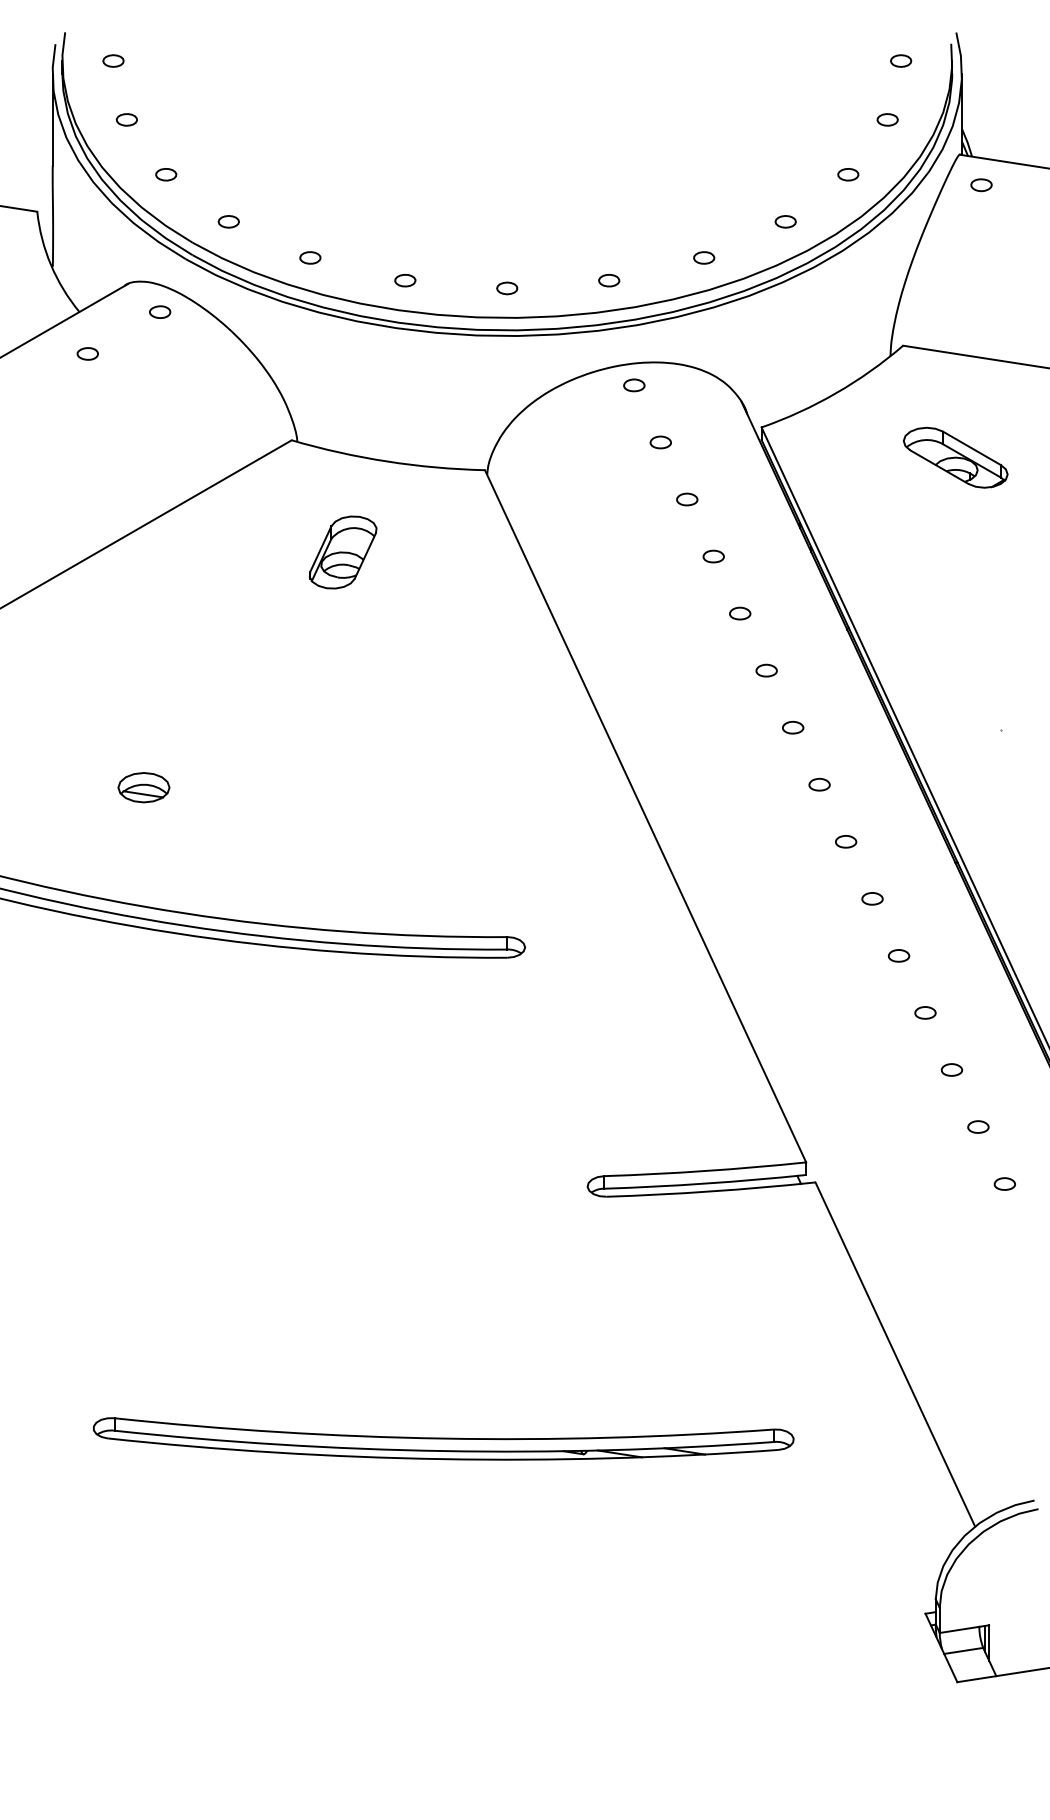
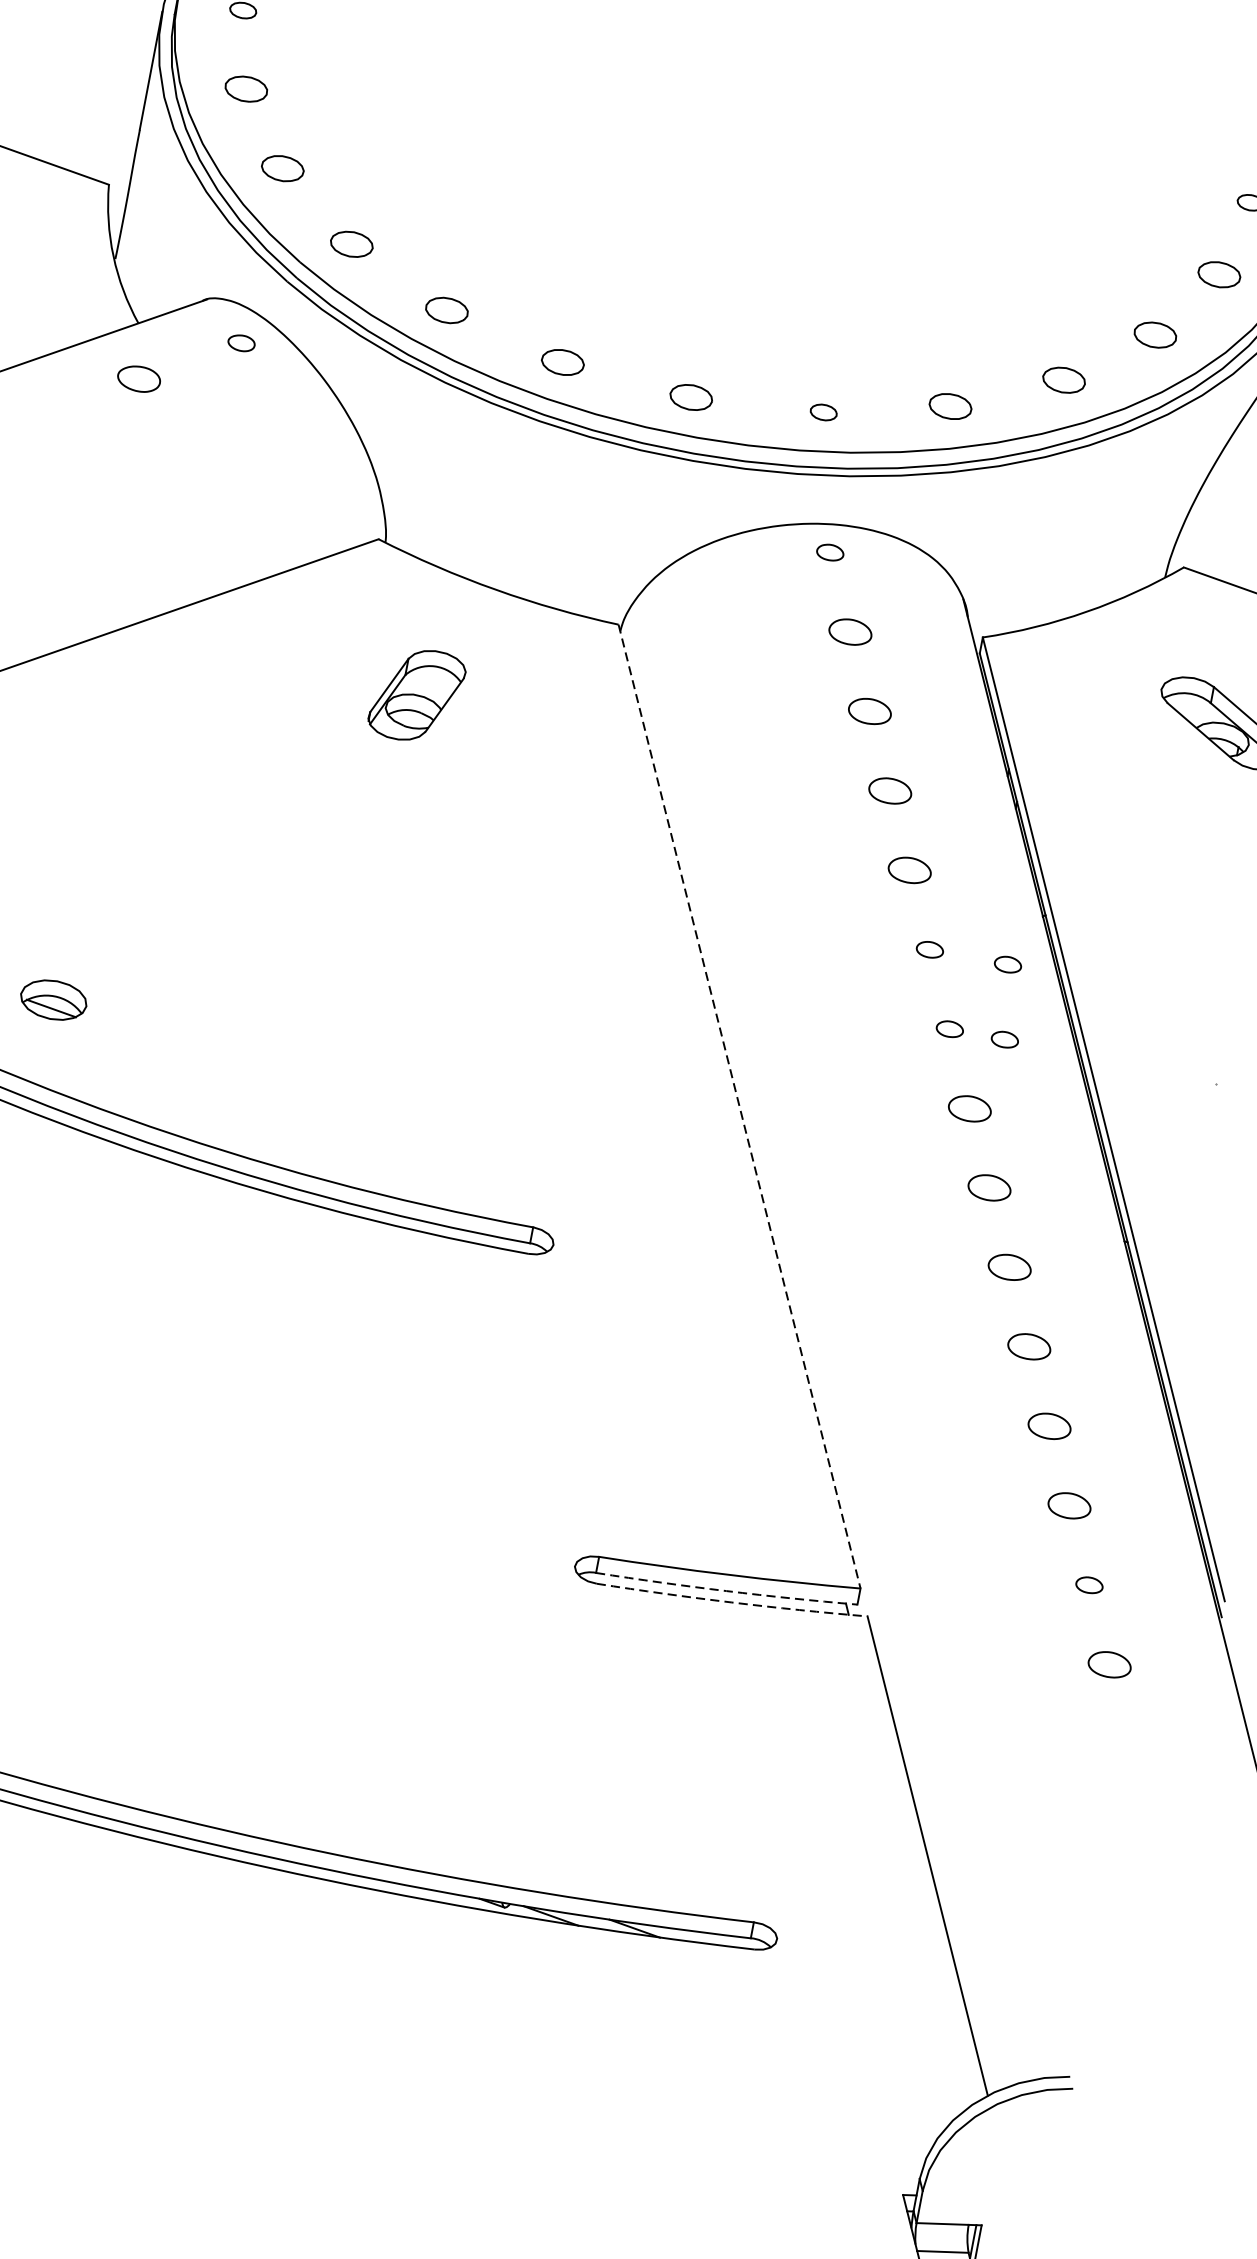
part: (126, 119) -> (245, 88), size x1.6
part: (887, 119) -> (1219, 274), size x1.6
part: (166, 174) -> (283, 168), size x1.6
part: (848, 174) -> (1155, 335), size x1.6
part: (228, 221) -> (351, 243), size x1.6
part: (785, 221) -> (1063, 379), size x1.6
part: (310, 257) -> (447, 309), size x1.6
part: (704, 257) -> (951, 406), size x1.6
part: (405, 280) -> (563, 362), size x1.6
part: (507, 288) -> (691, 397), size x1.6
part: (87, 353) -> (138, 378), size x1.6
part: (660, 442) -> (849, 632), size x1.6
part: (687, 499) -> (870, 711), size x1.6
part: (713, 556) -> (889, 790), size x1.6
part: (740, 613) -> (910, 870), size x1.6
part: (827, 670) -> (1007, 964), added
part: (836, 727) -> (1005, 1039), added
part: (819, 784) -> (969, 1108), size x1.6
part: (143, 787) -> (53, 999), moved
line: (645, 816) -> (739, 1106), solid -> dashed
part: (846, 841) -> (990, 1187), size x1.6
part: (872, 898) -> (1009, 1267), size x1.6
part: (899, 955) -> (1030, 1346), size x1.6
part: (925, 1012) -> (1049, 1425), size x1.6
part: (951, 1069) -> (1069, 1505), size x1.6
arc: (705, 1183) -> (726, 1590), solid -> dashed
part: (1004, 1183) -> (1109, 1663), size x1.6
arc: (711, 1191) -> (732, 1602), solid -> dashed

